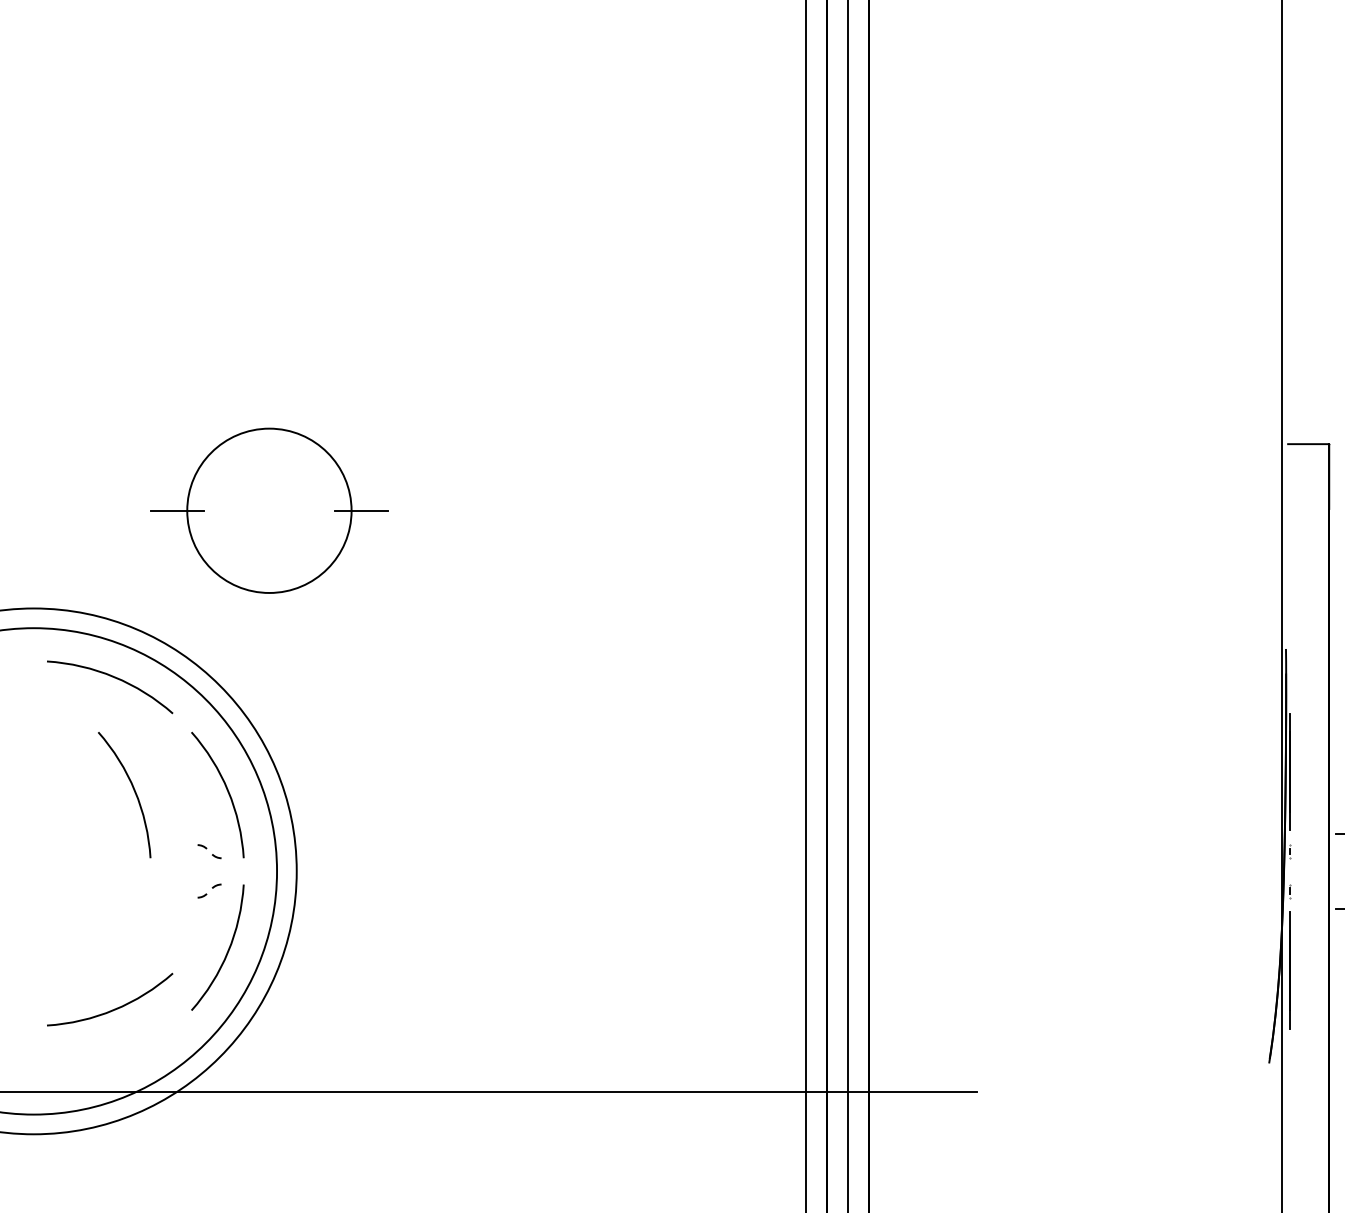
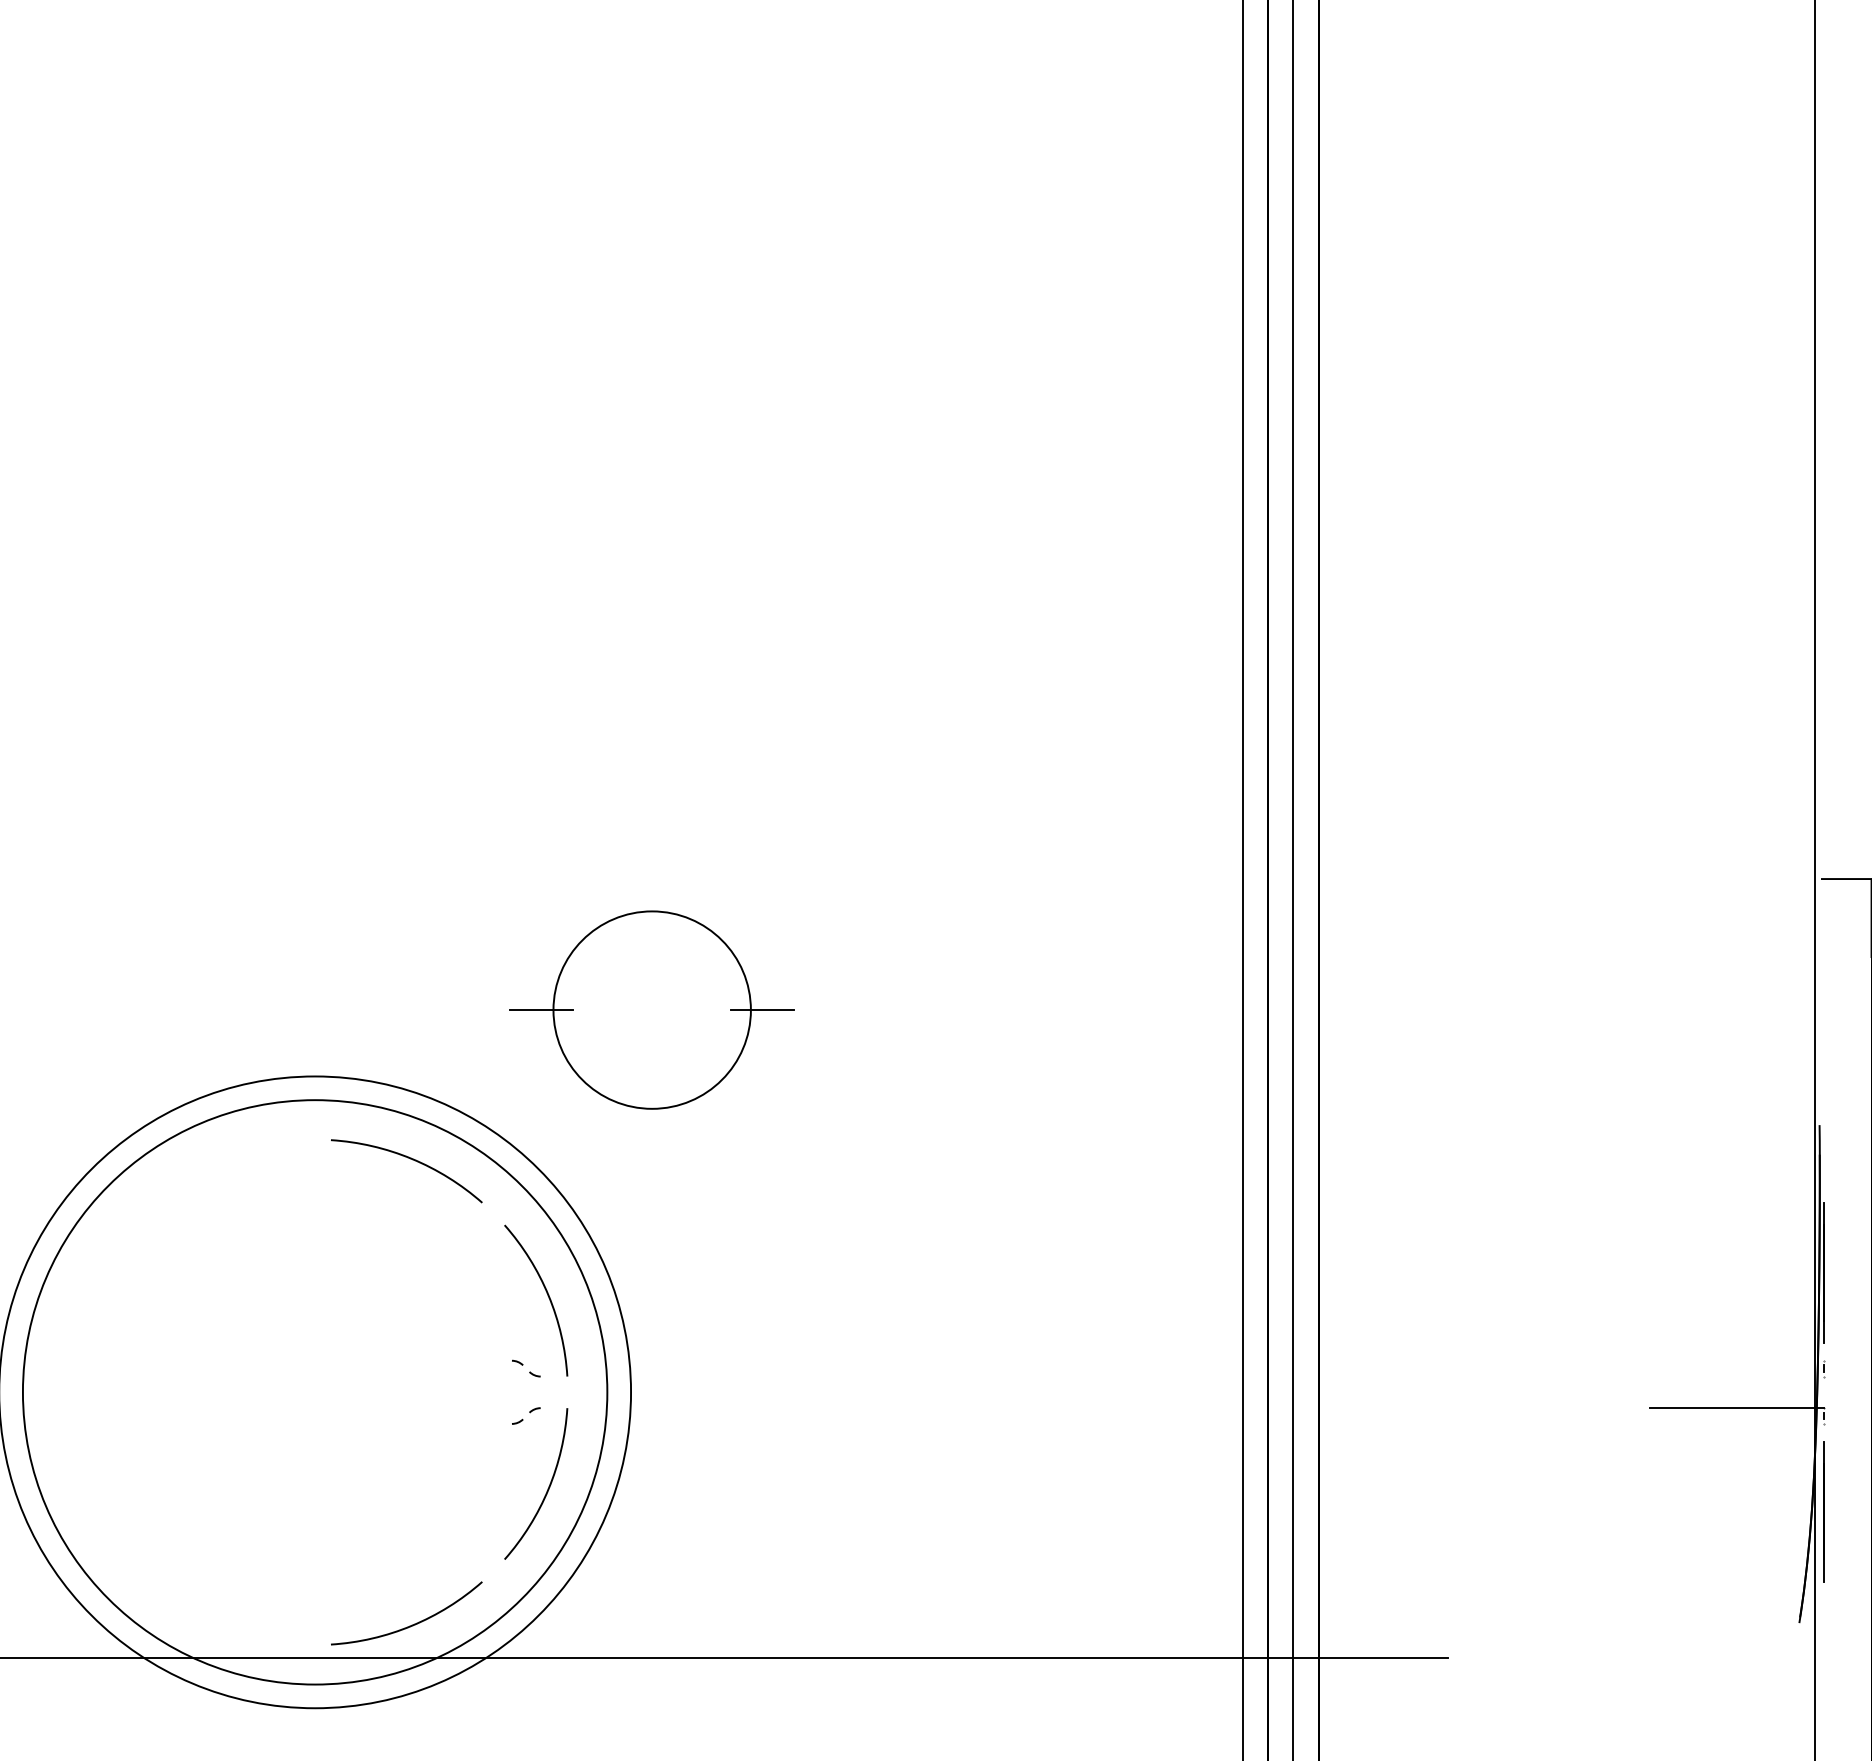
part: (268, 510) -> (651, 1009), moved
arc: (134, 790) -> (435, 1295), removed
line: (1217, 884) -> (1737, 1408), added
arc: (112, 1009) -> (409, 1625), moved

